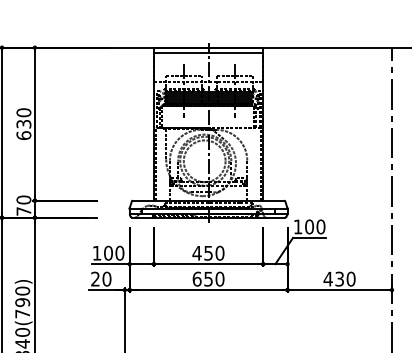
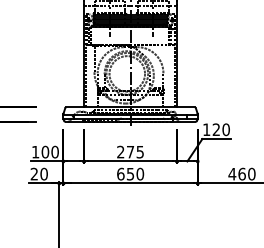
text: (309, 226) -> (216, 129), 100 -> 120
text: (208, 252) -> (130, 151), 450 -> 275
text: (339, 278) -> (241, 173), 430 -> 460

